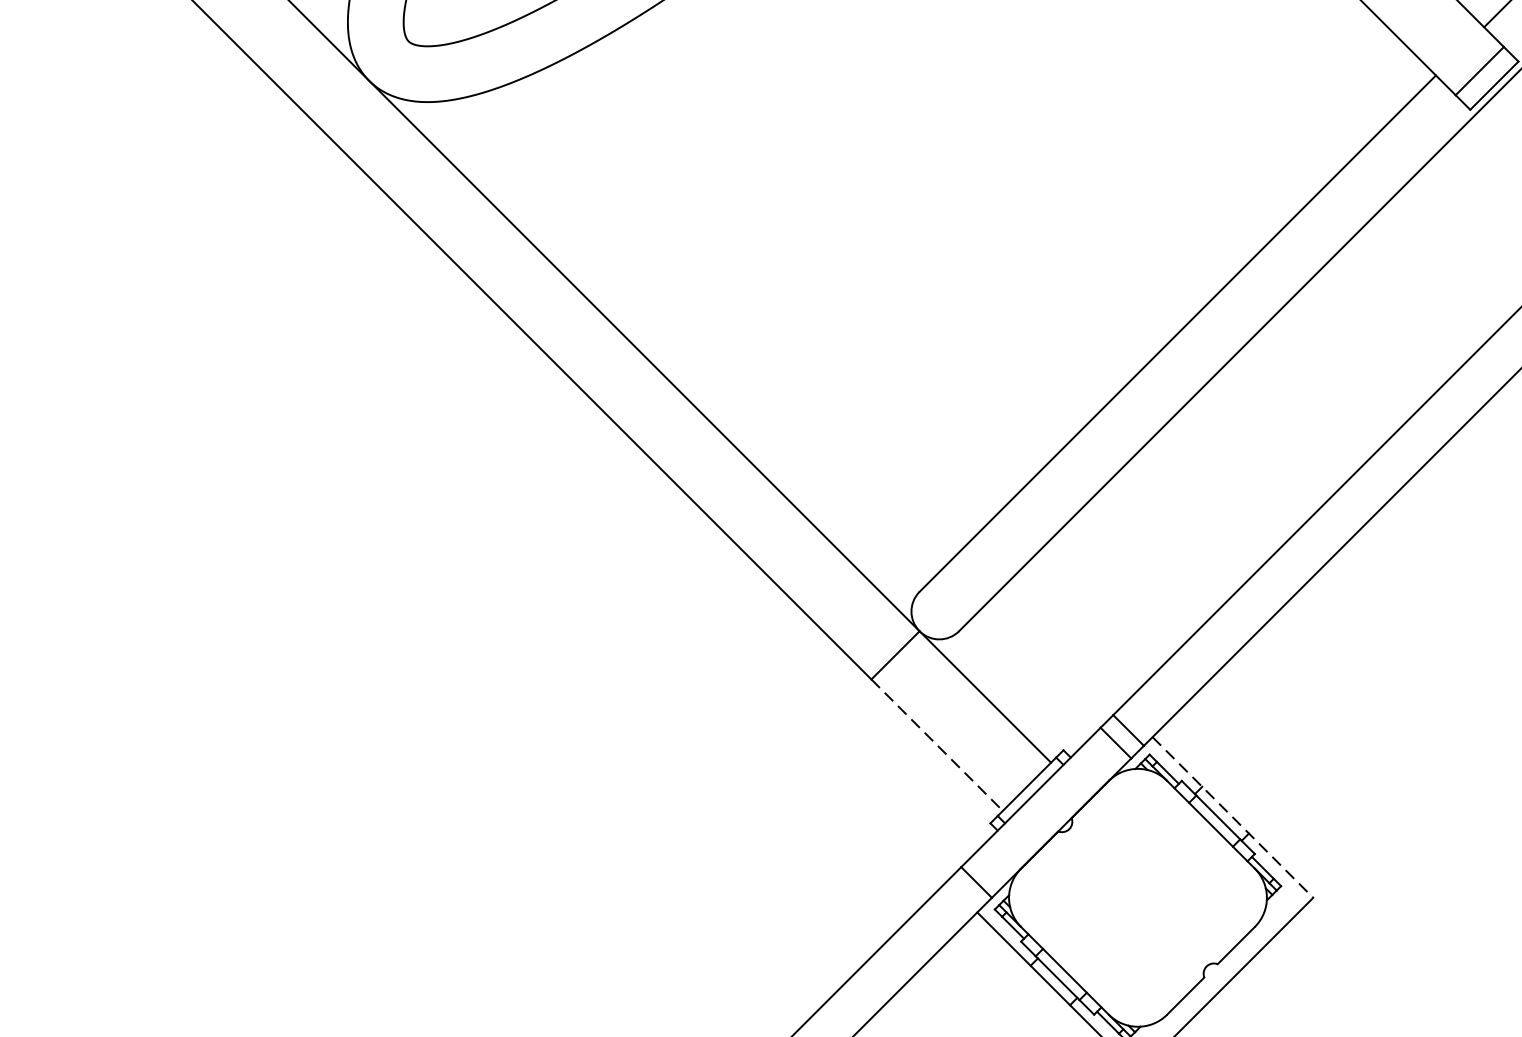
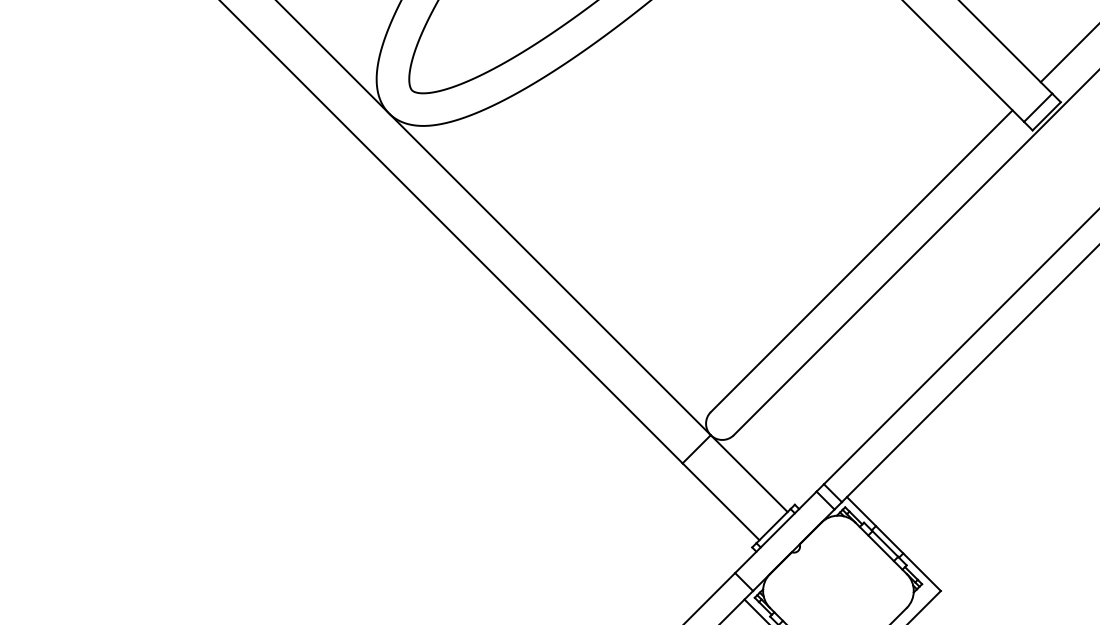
line: (937, 746) -> (721, 502), dashed -> solid
line: (1233, 818) -> (894, 544), dashed -> solid

